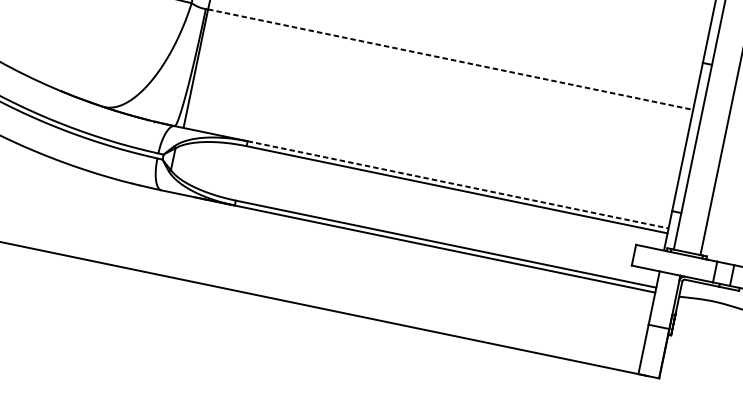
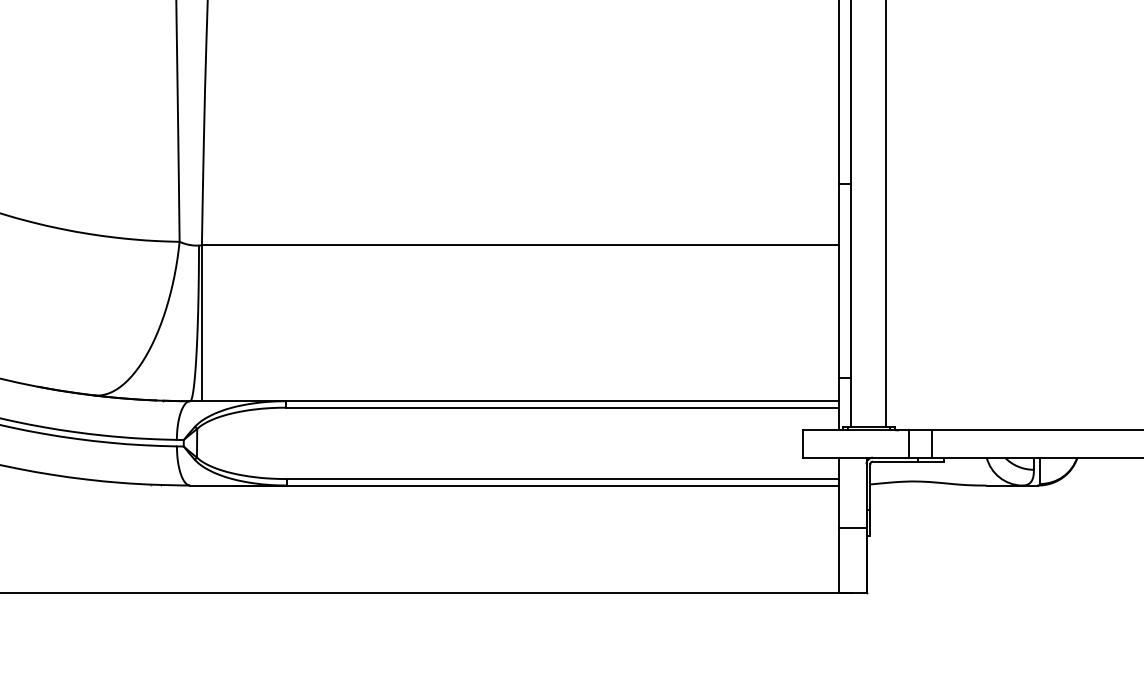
line: (450, 59) -> (520, 245), dashed -> solid
line: (457, 185) -> (562, 401), dashed -> solid

